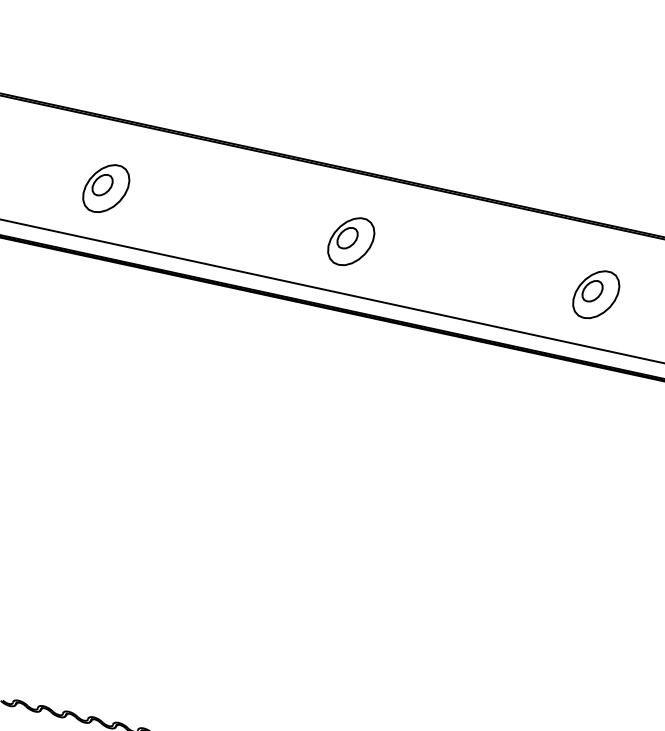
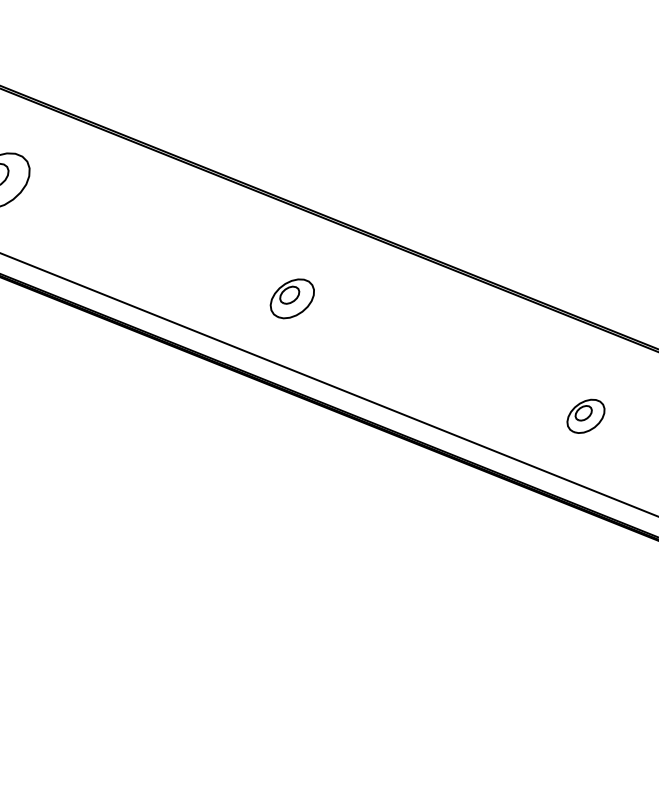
part: (351, 241) -> (292, 298), size x0.7
part: (596, 294) -> (586, 415), size x0.6

